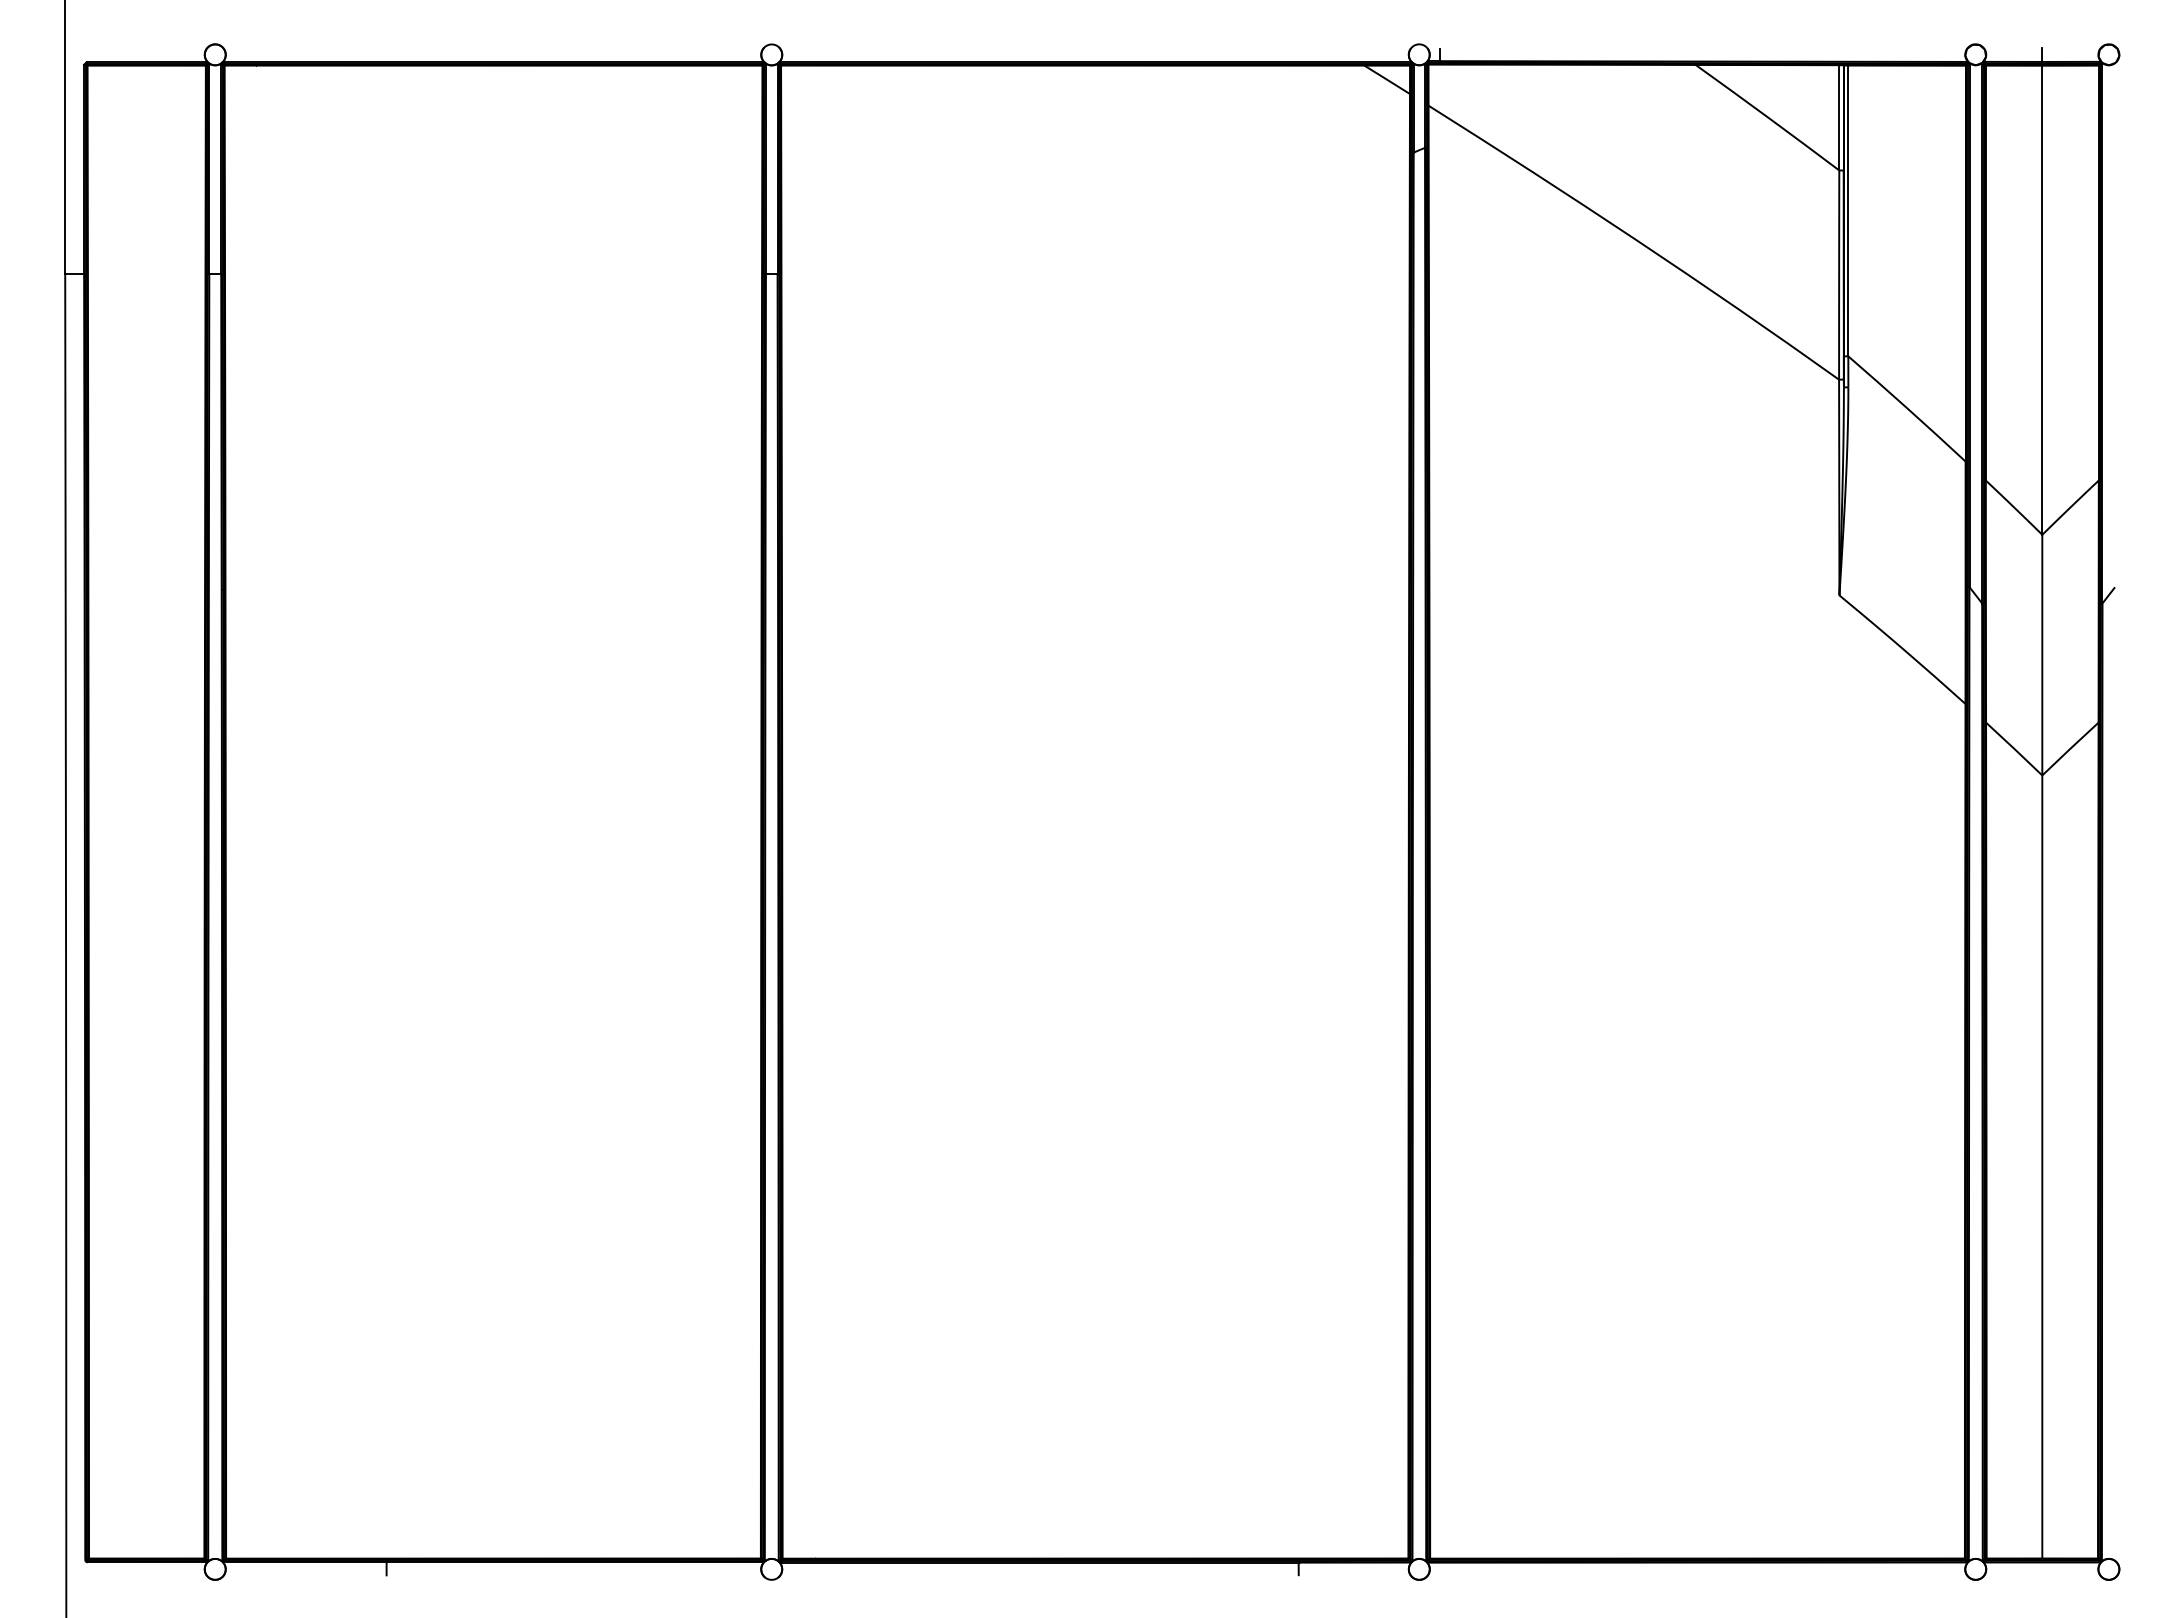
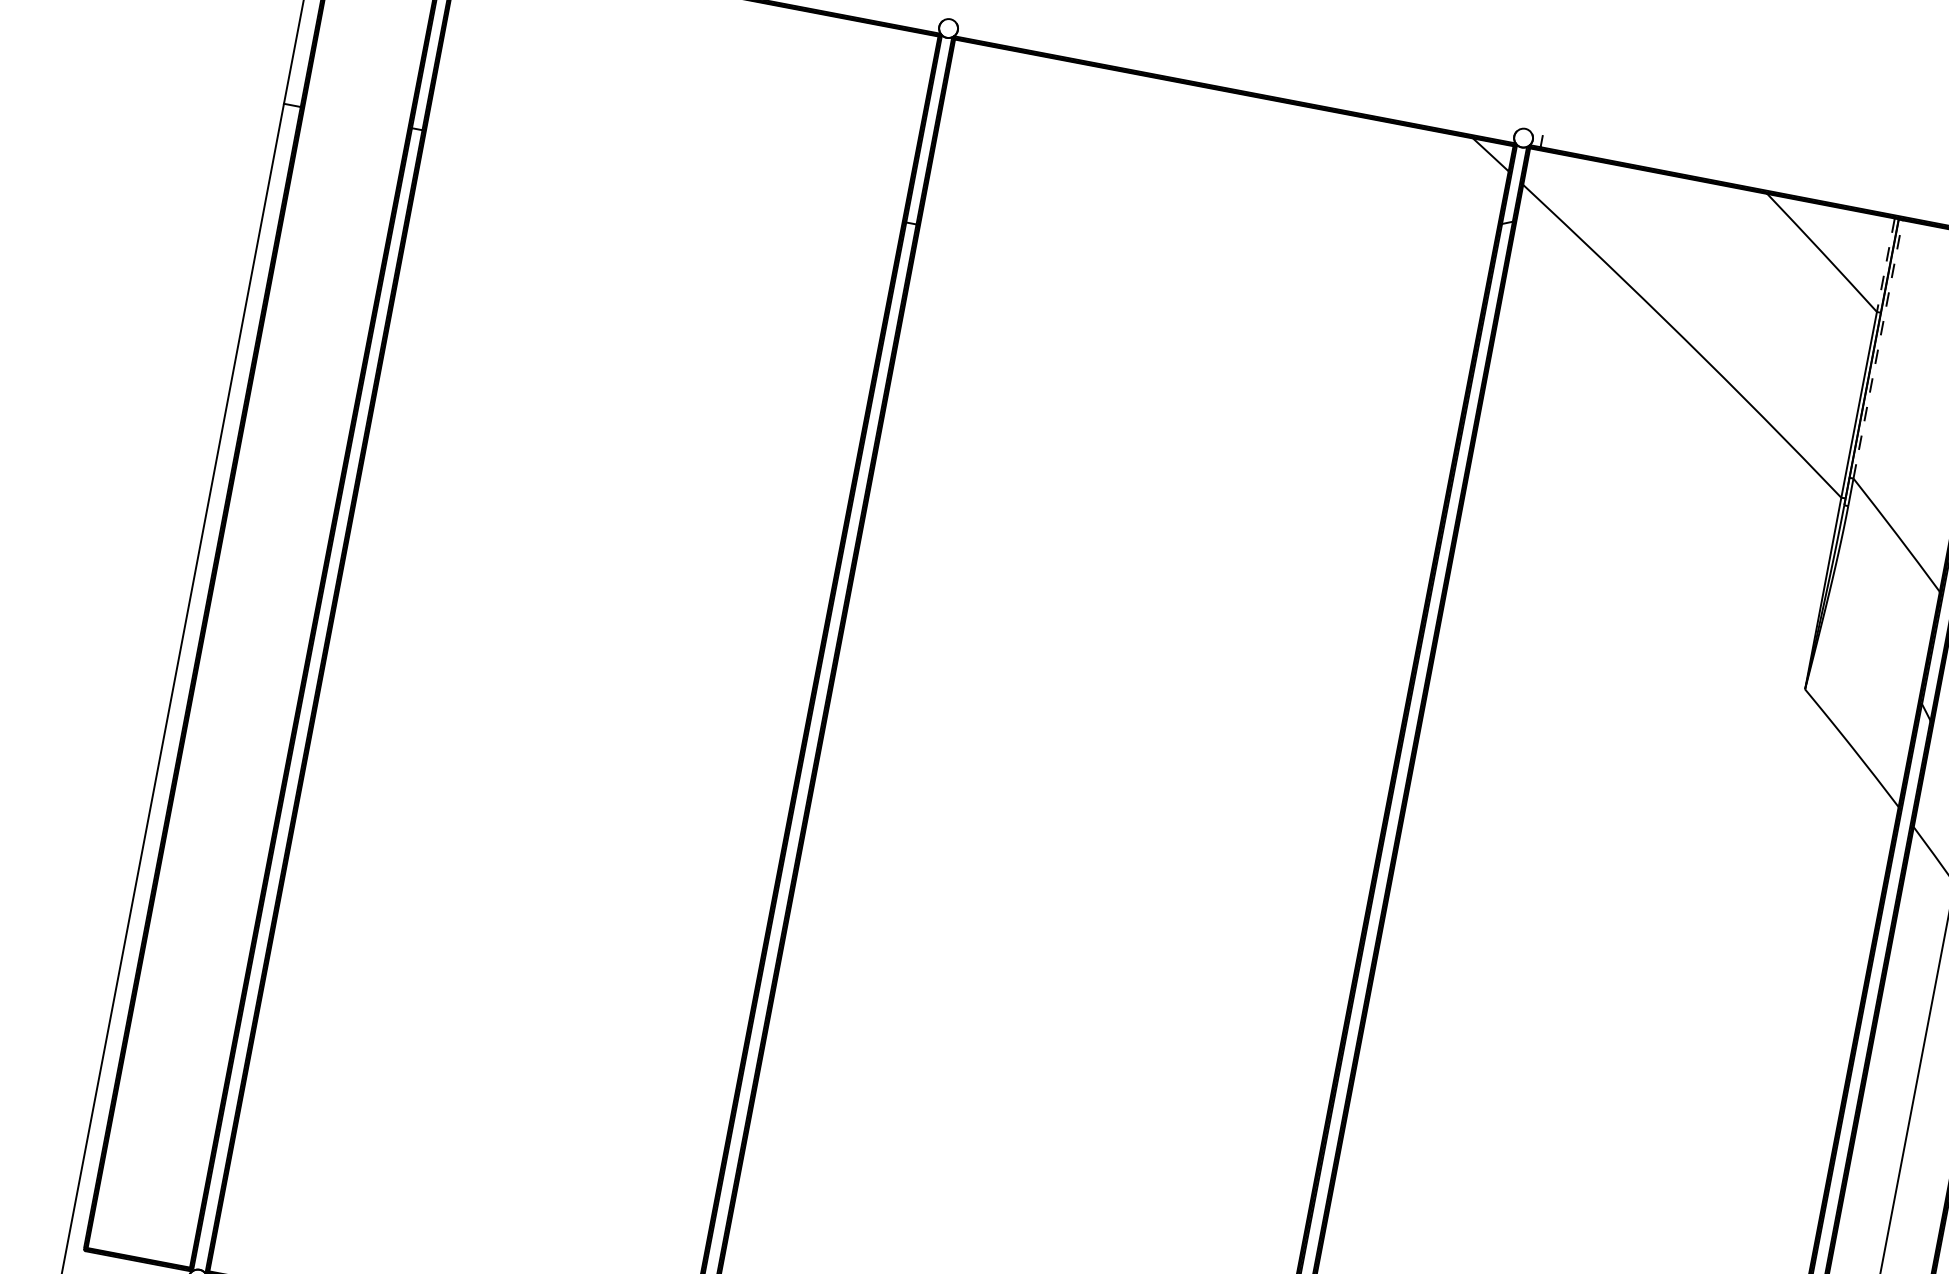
line: (1839, 117) -> (1886, 264), solid -> dashed
line: (1848, 210) -> (1878, 349), solid -> dashed

